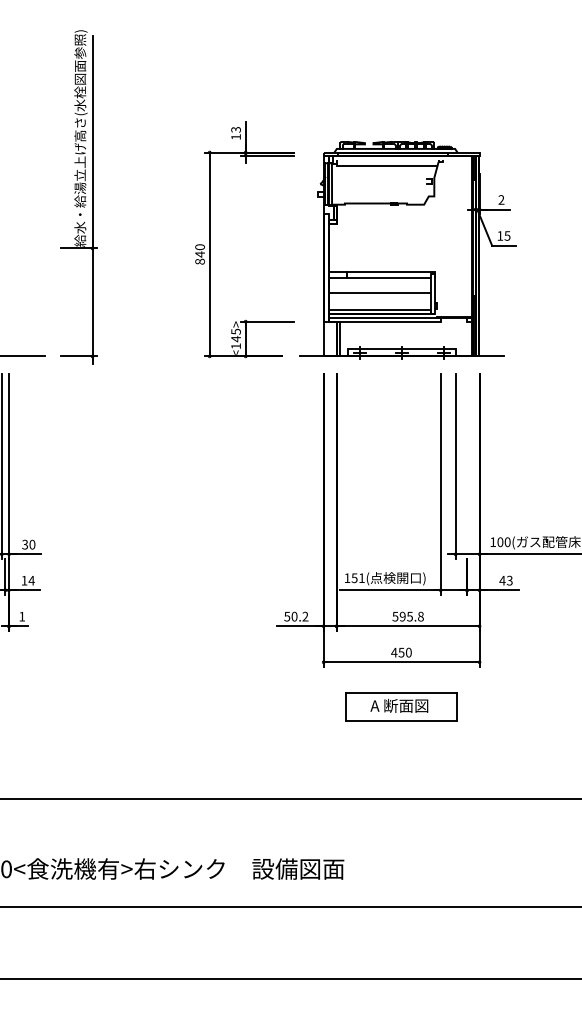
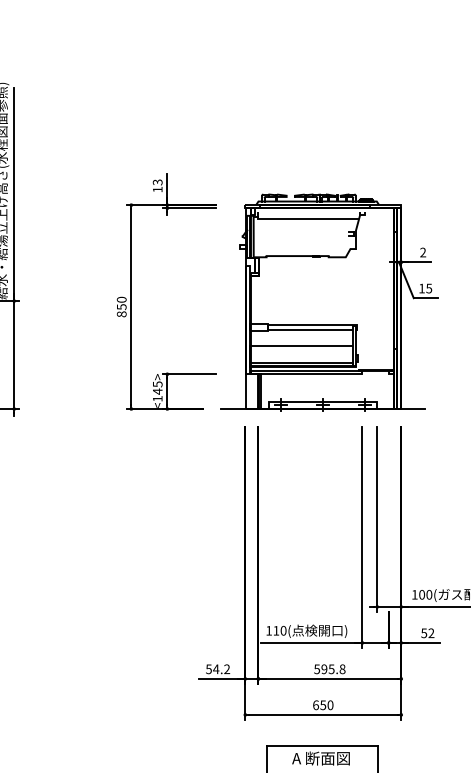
text: (199, 254) -> (121, 307), 840 -> 850
text: (357, 578) -> (279, 631), 151 -> 110
text: (505, 580) -> (427, 633), 43 -> 52
text: (294, 616) -> (216, 669), 50.2 -> 54.2
text: (394, 652) -> (316, 705), 450 -> 650

